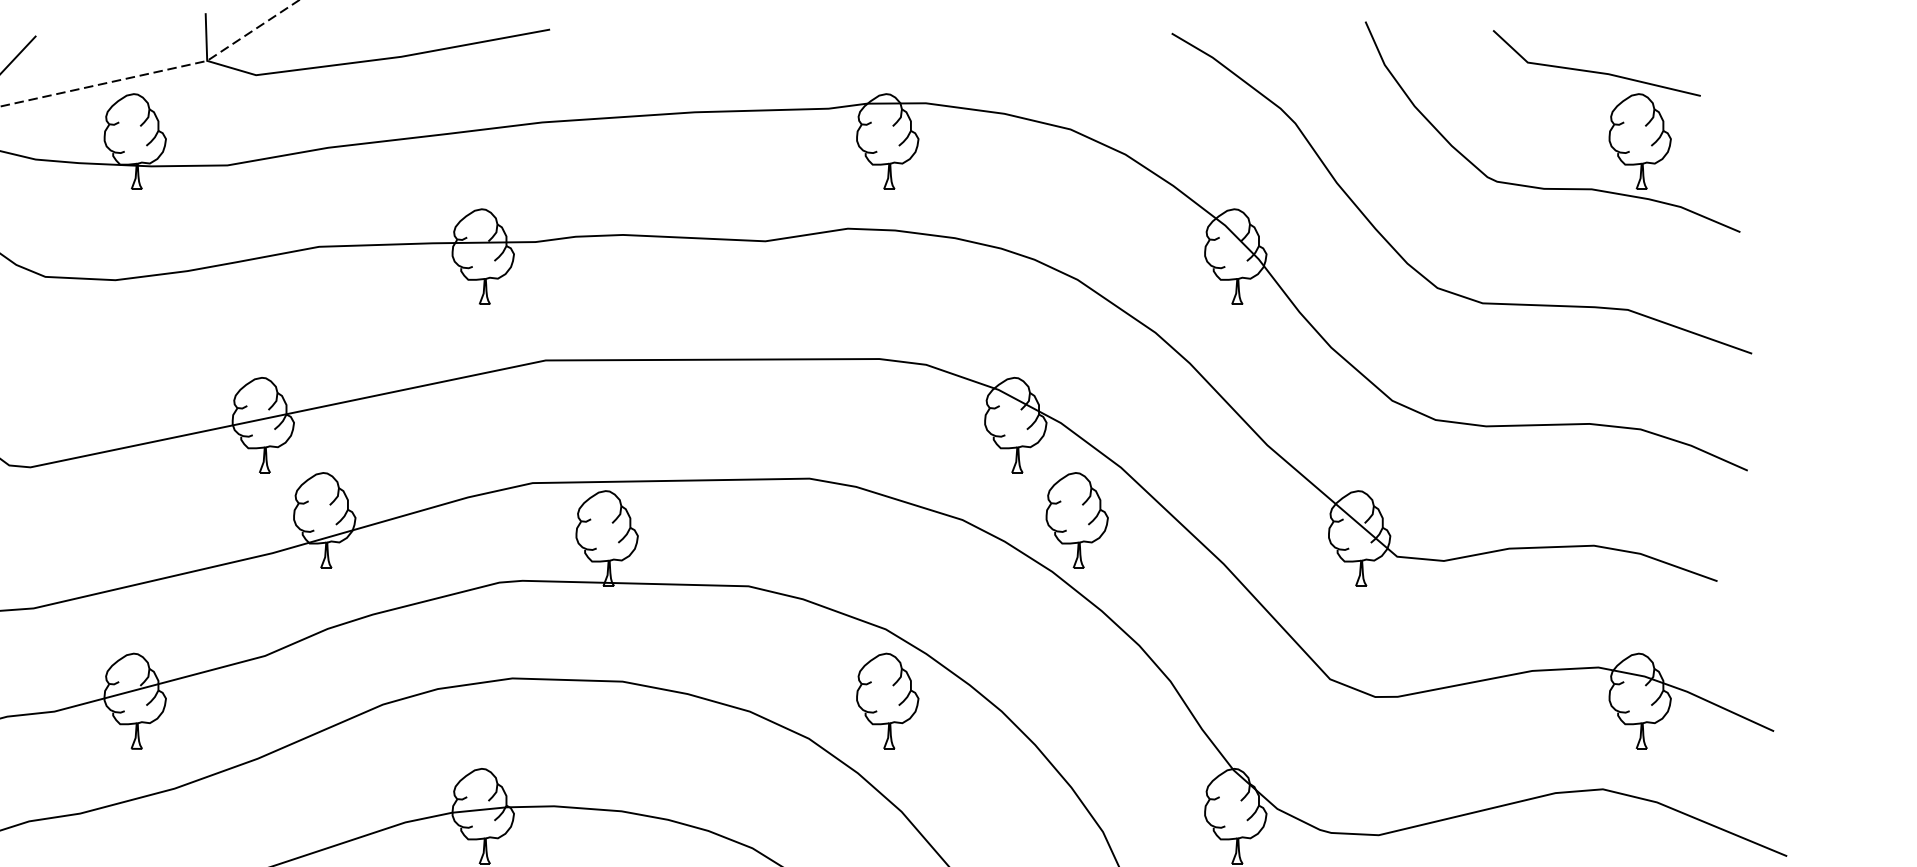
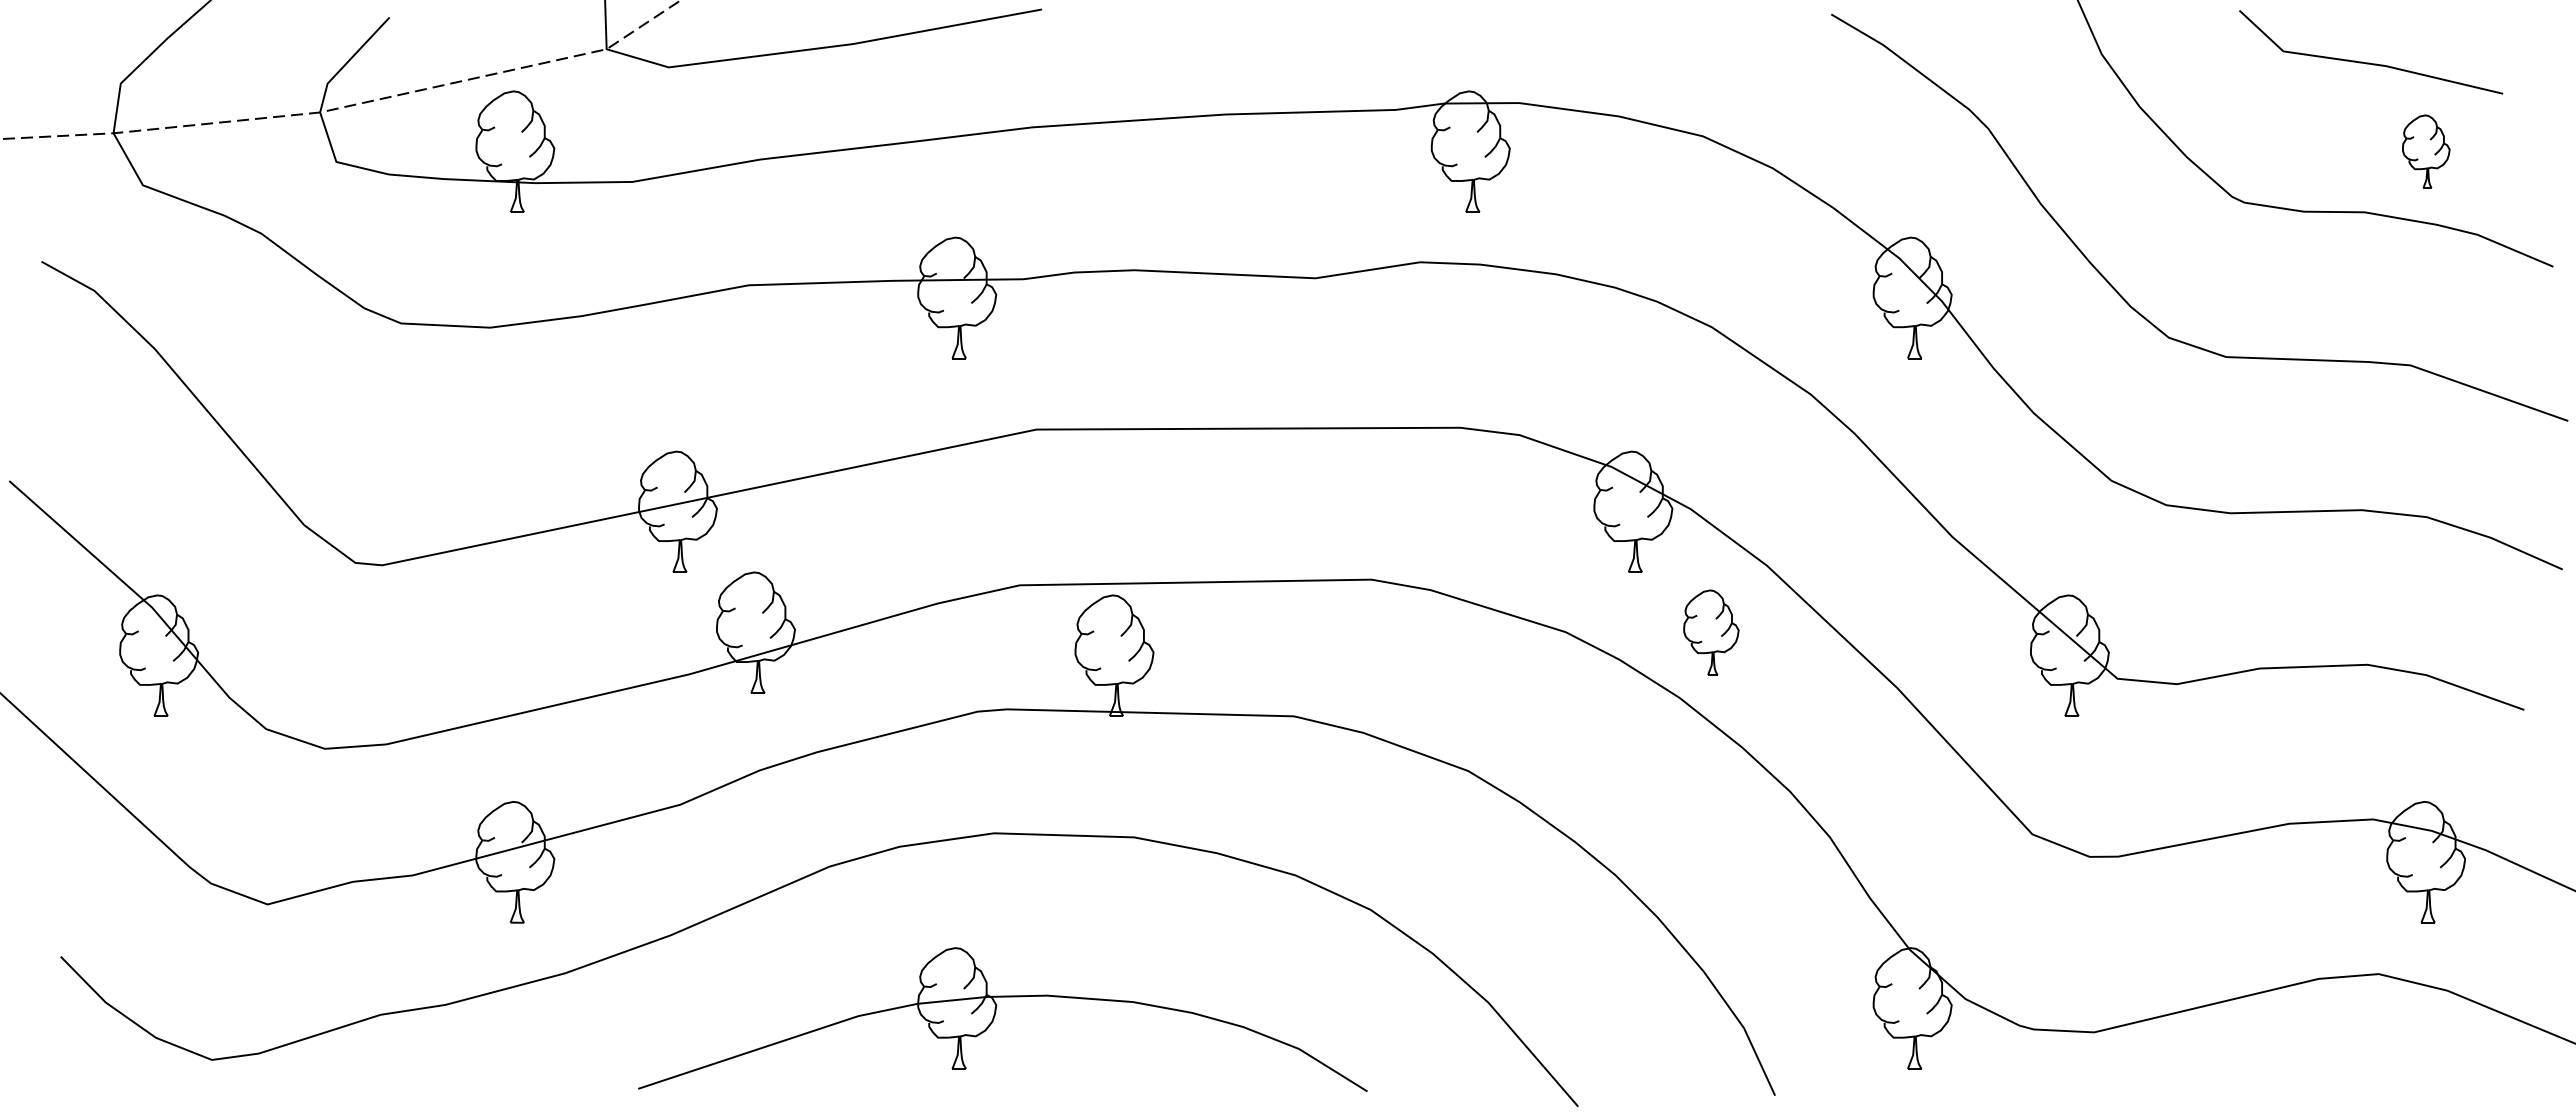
part: (1640, 141) -> (2426, 151), size x0.6
part: (1077, 520) -> (1711, 632), size x0.7
part: (887, 701) -> (1470, 862), removed

